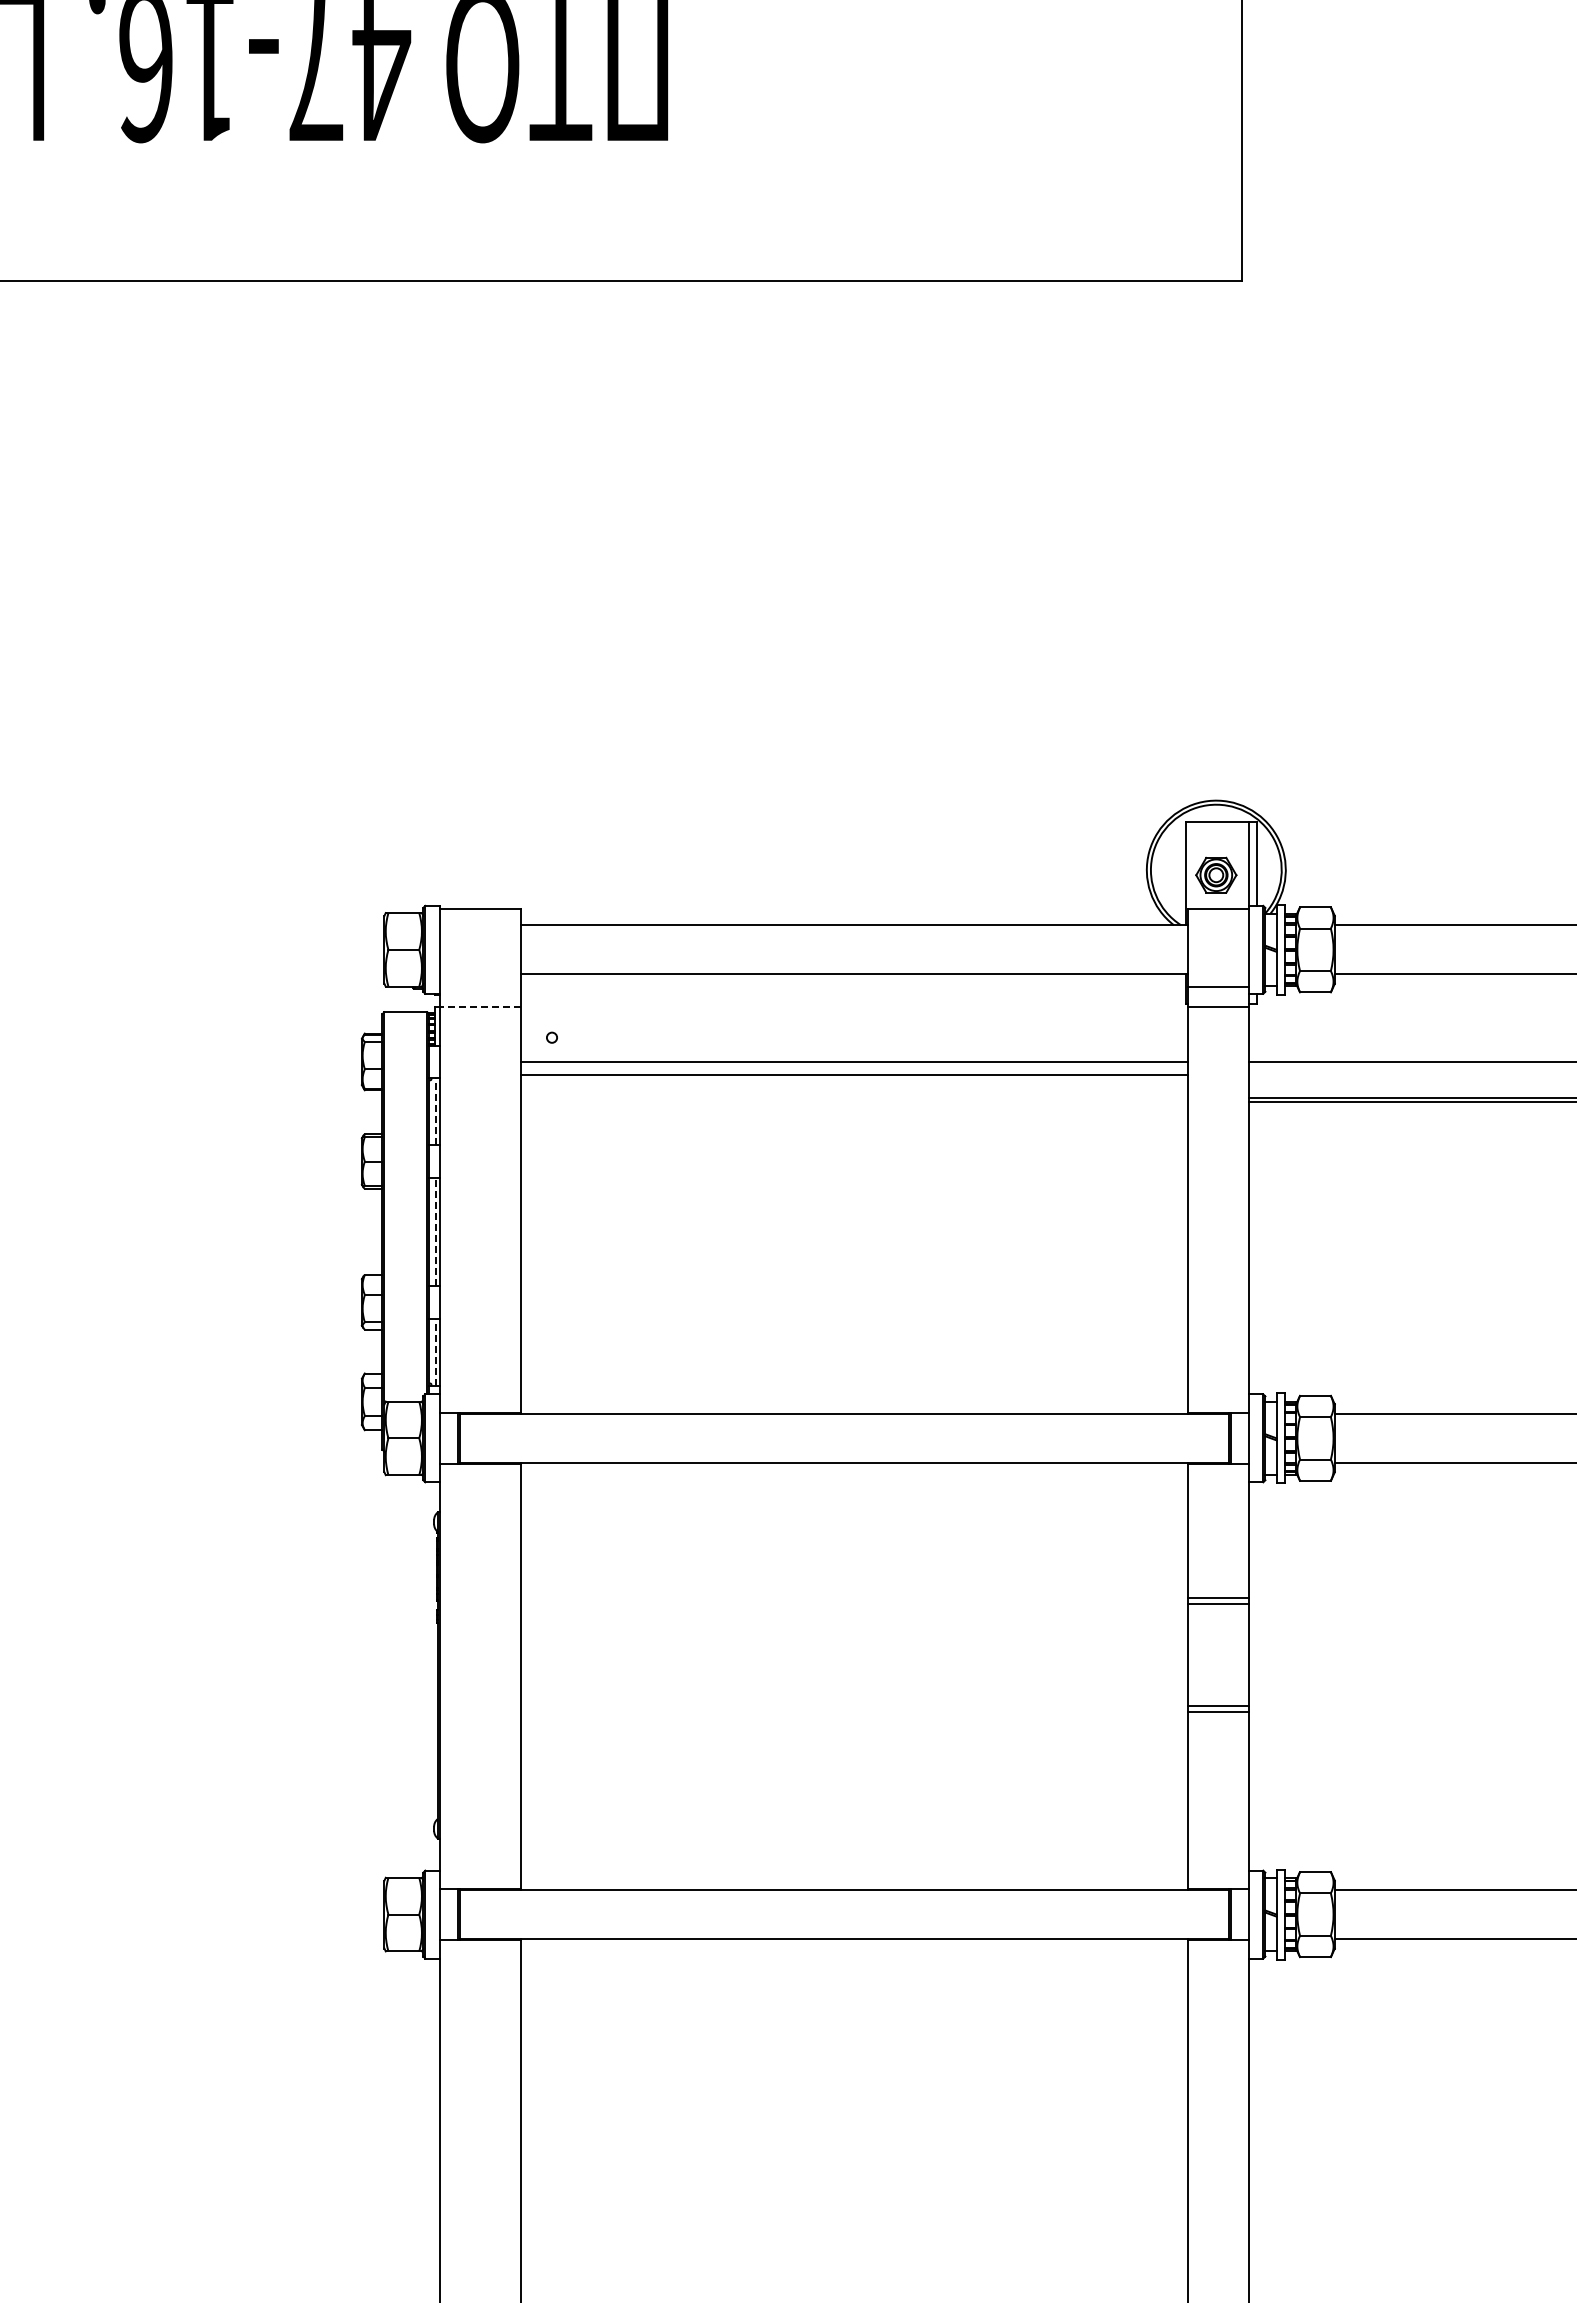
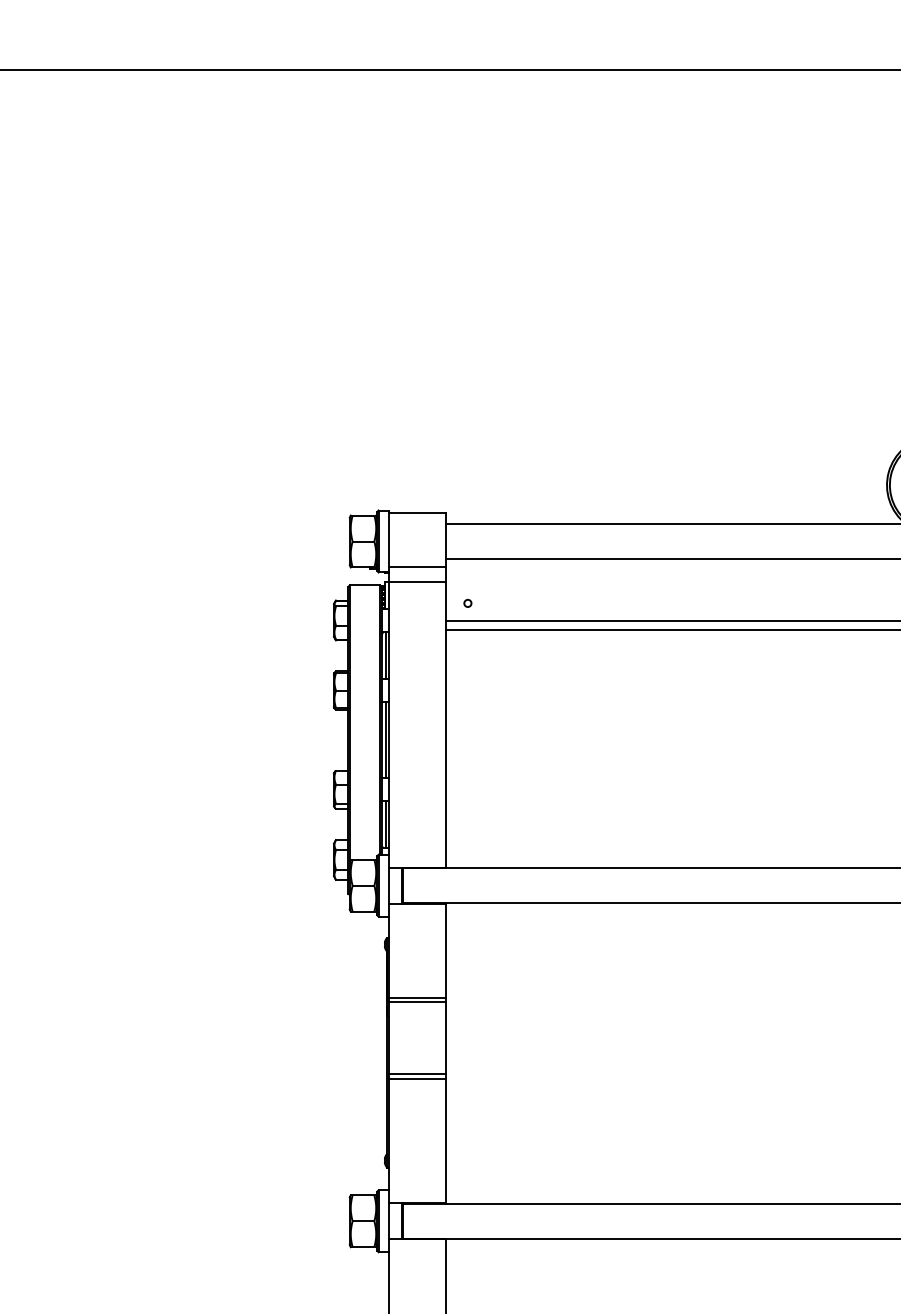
line: (480, 986) -> (417, 567), added
line: (480, 1007) -> (417, 582), dashed -> solid
line: (435, 1111) -> (385, 655), dashed -> solid
line: (435, 1231) -> (385, 739), dashed -> solid
line: (435, 1351) -> (385, 824), dashed -> solid
line: (480, 1597) -> (417, 997), added
line: (480, 1603) -> (417, 1002), added
line: (480, 1706) -> (417, 1074), added
line: (480, 1712) -> (417, 1078), added

